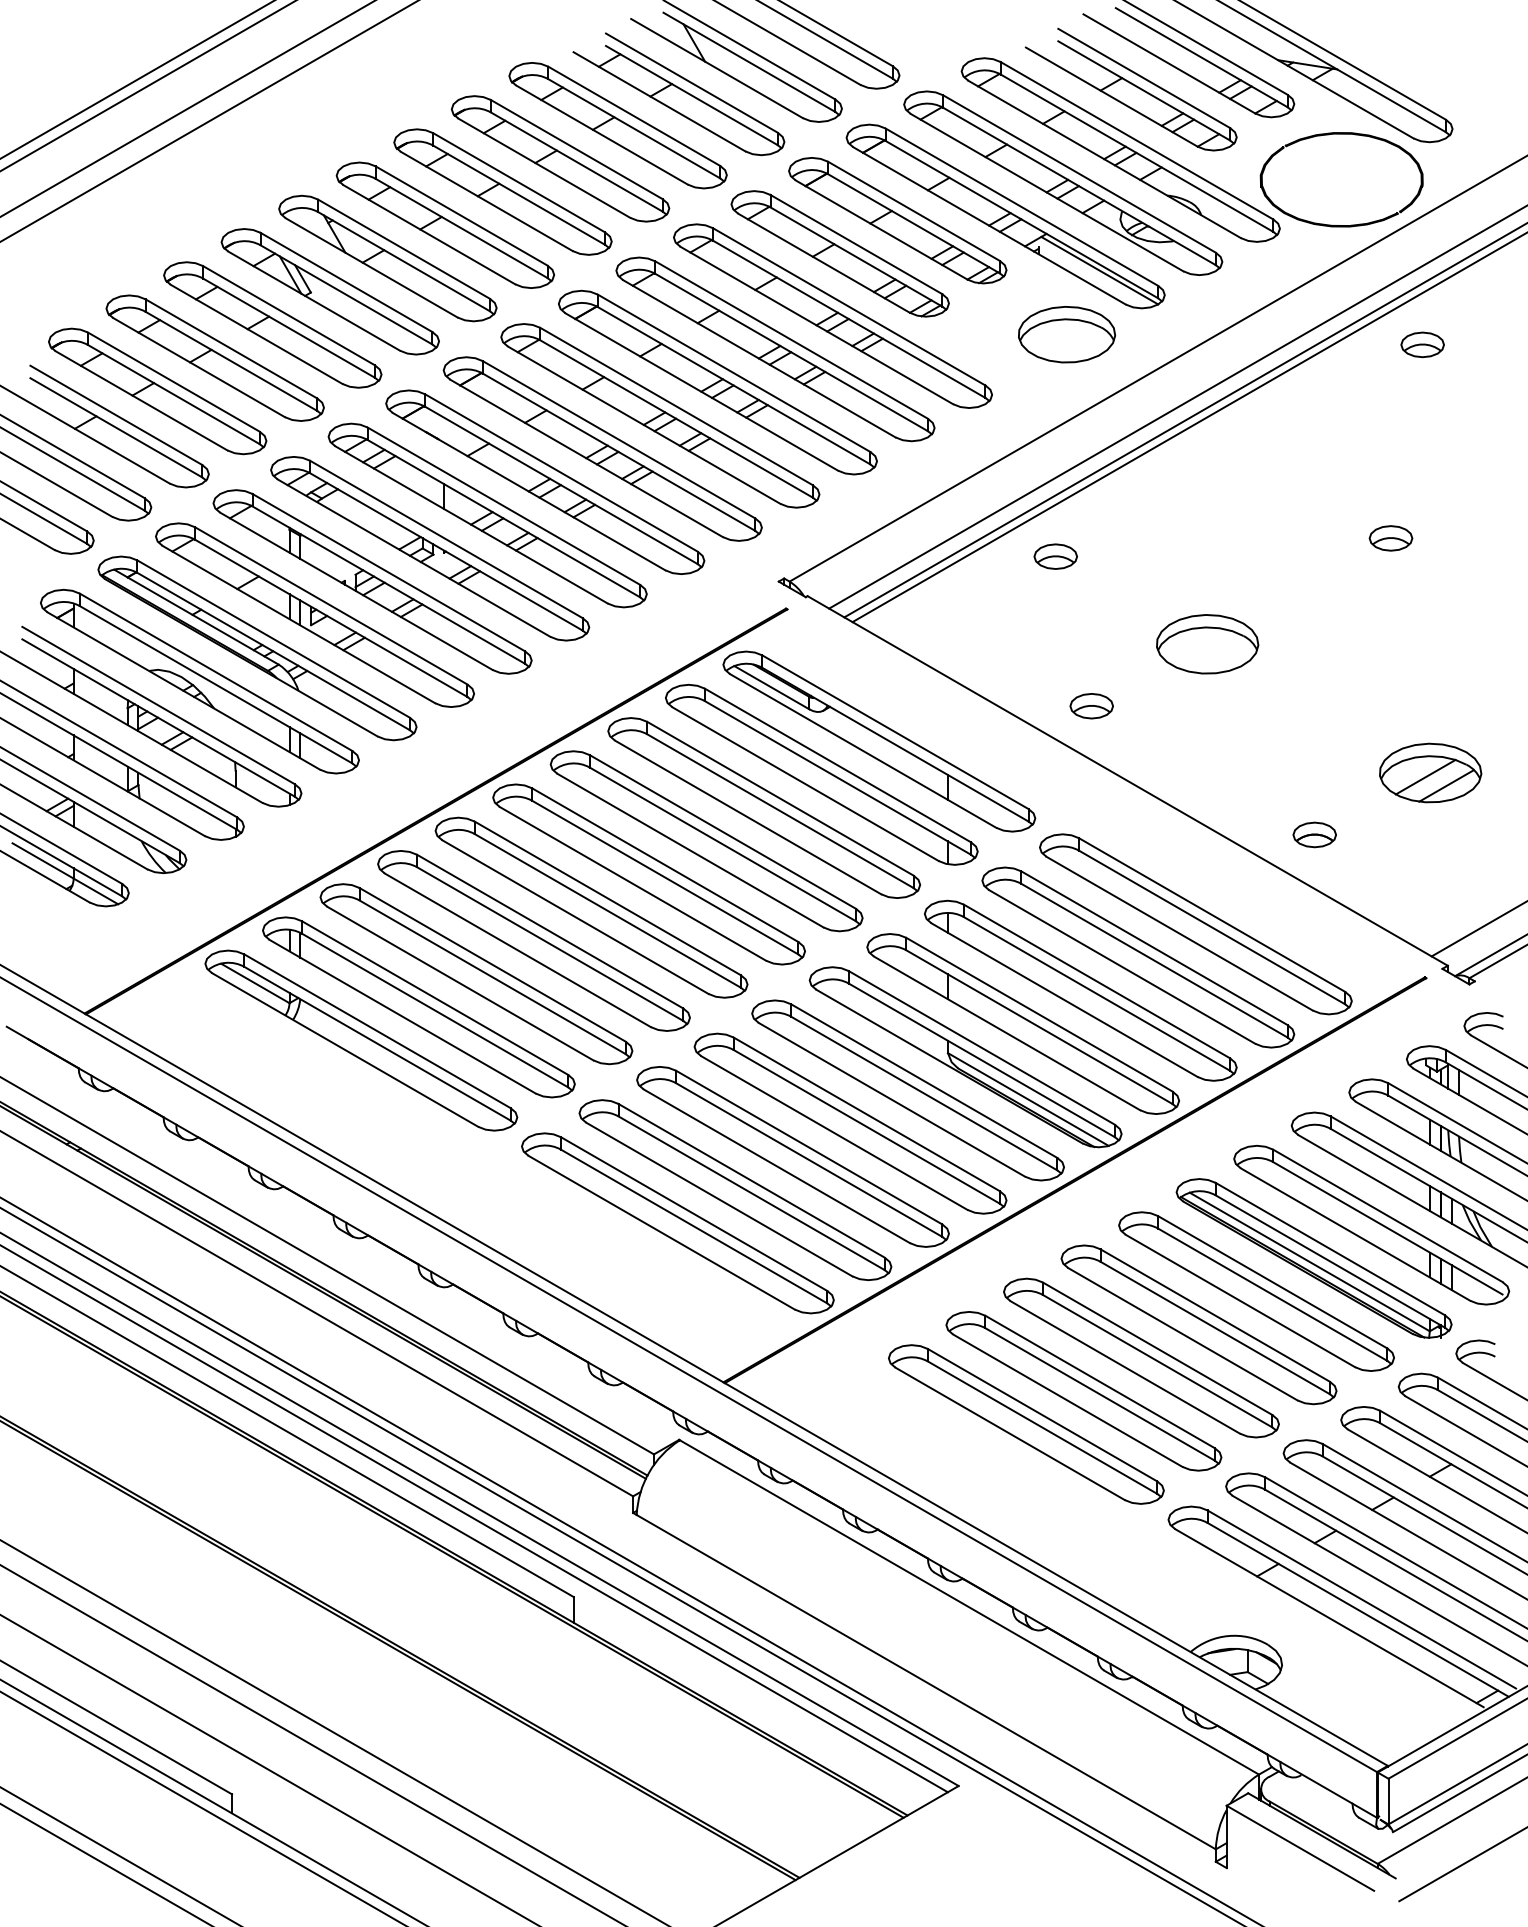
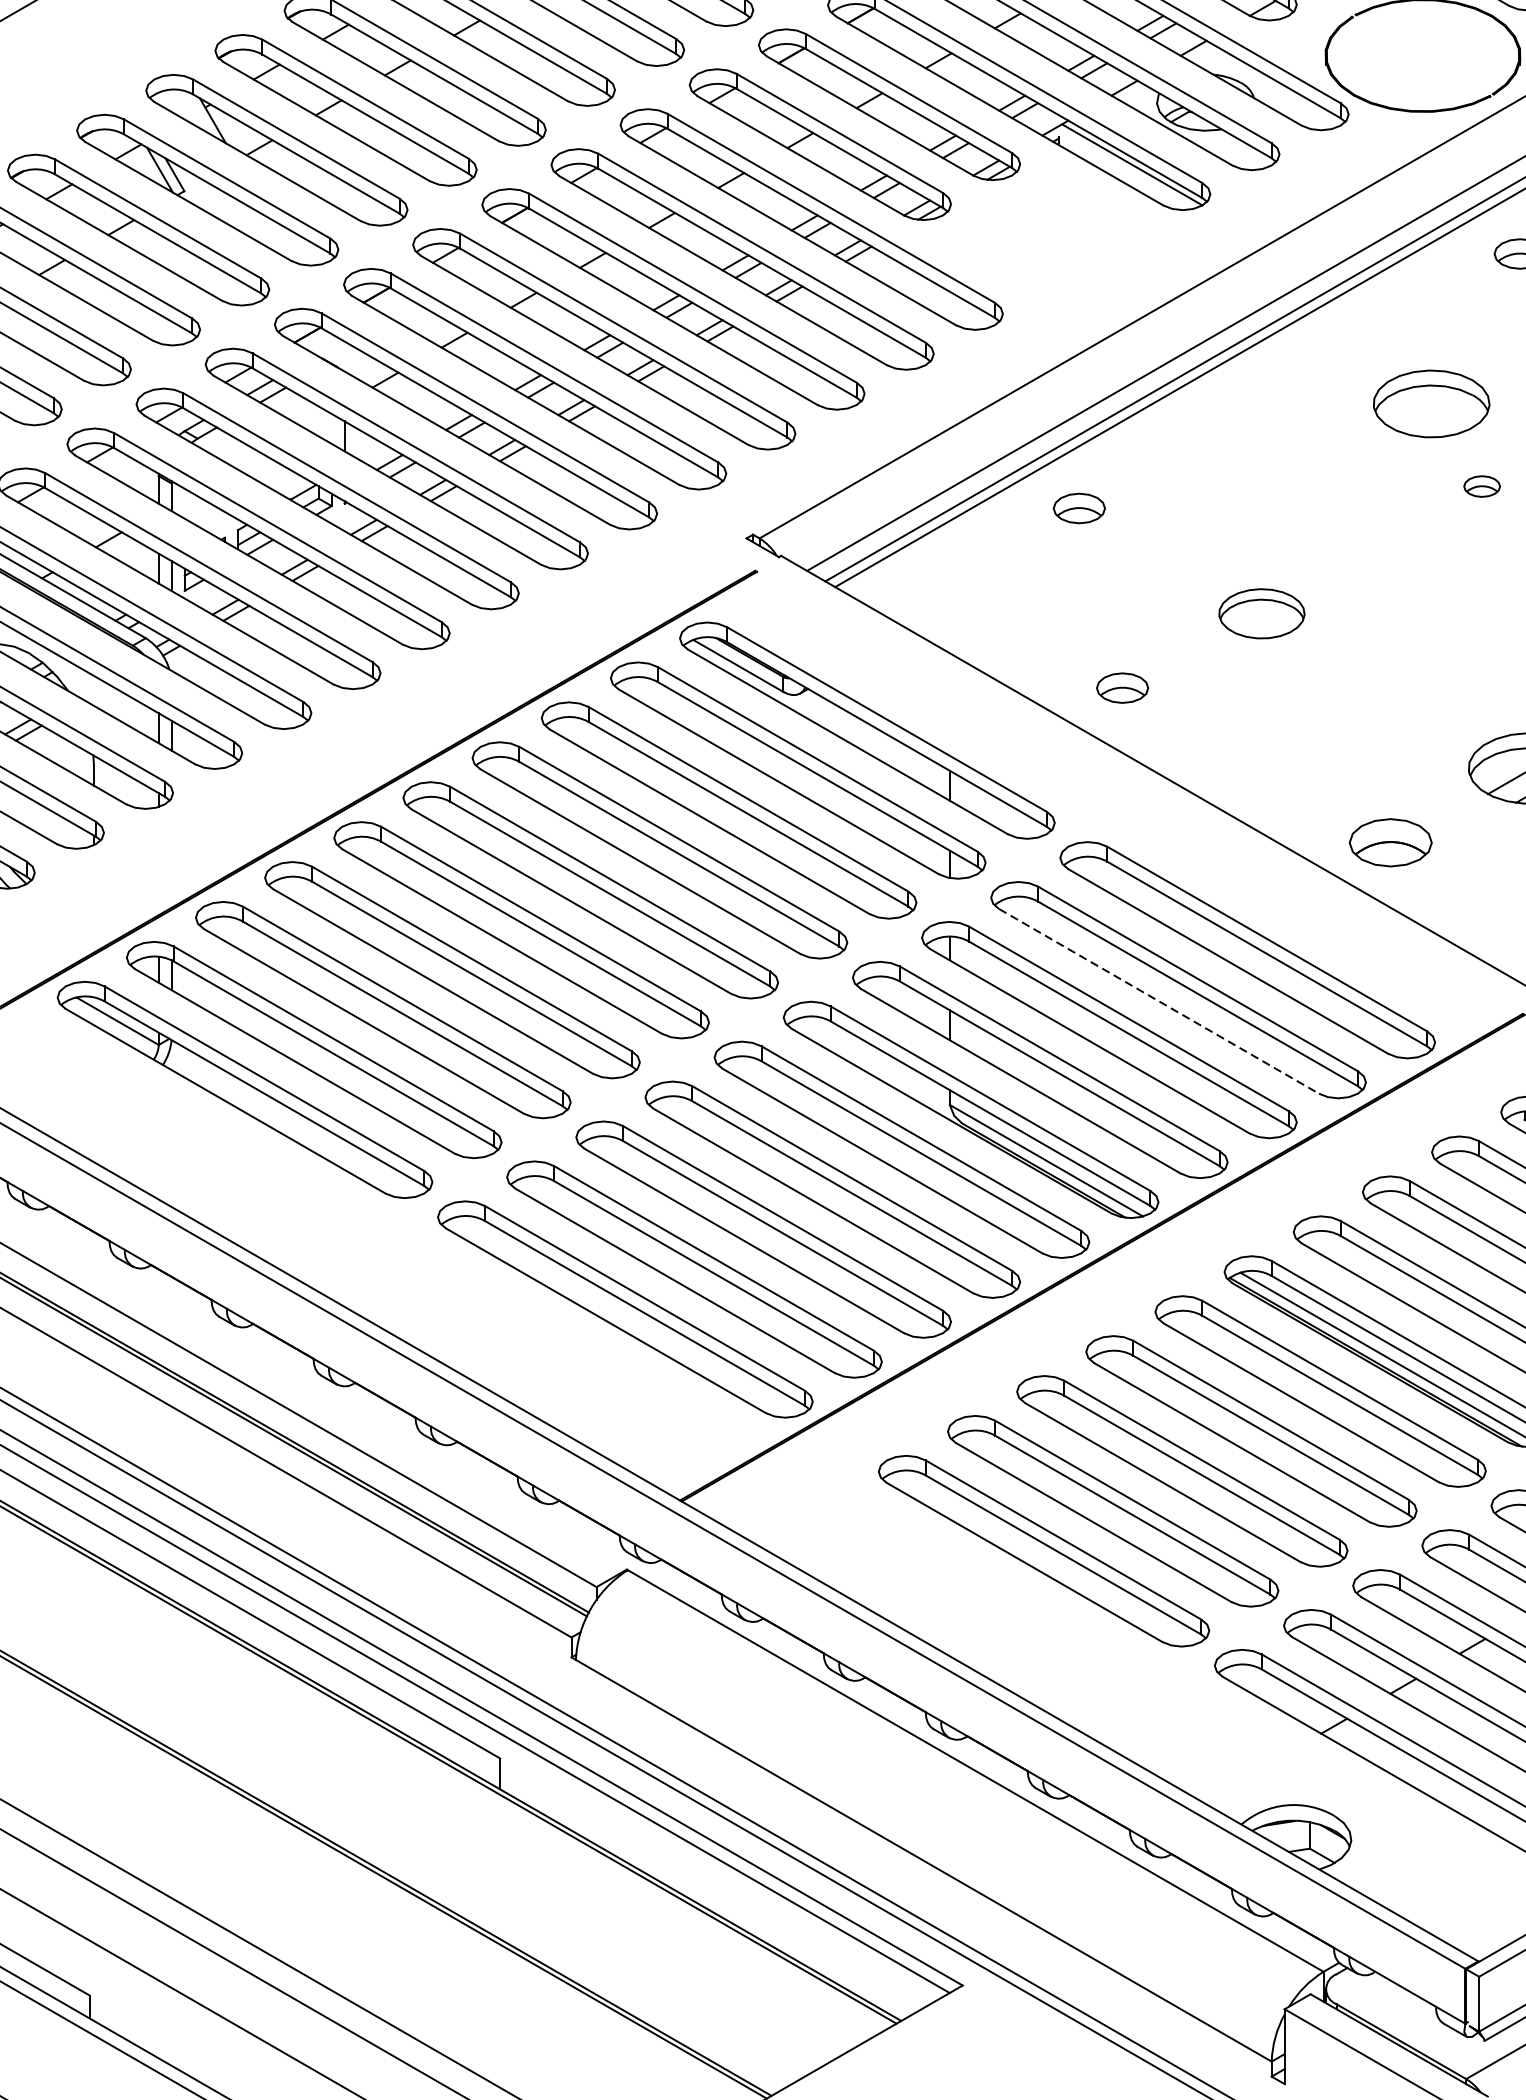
part: (1067, 334) -> (1432, 403), moved
part: (1390, 538) -> (1481, 486), size x0.7
part: (1207, 644) -> (1261, 613), size x0.7
part: (1314, 834) -> (1390, 842), size x1.6
line: (1122, 966) -> (1159, 1000), solid -> dashed

